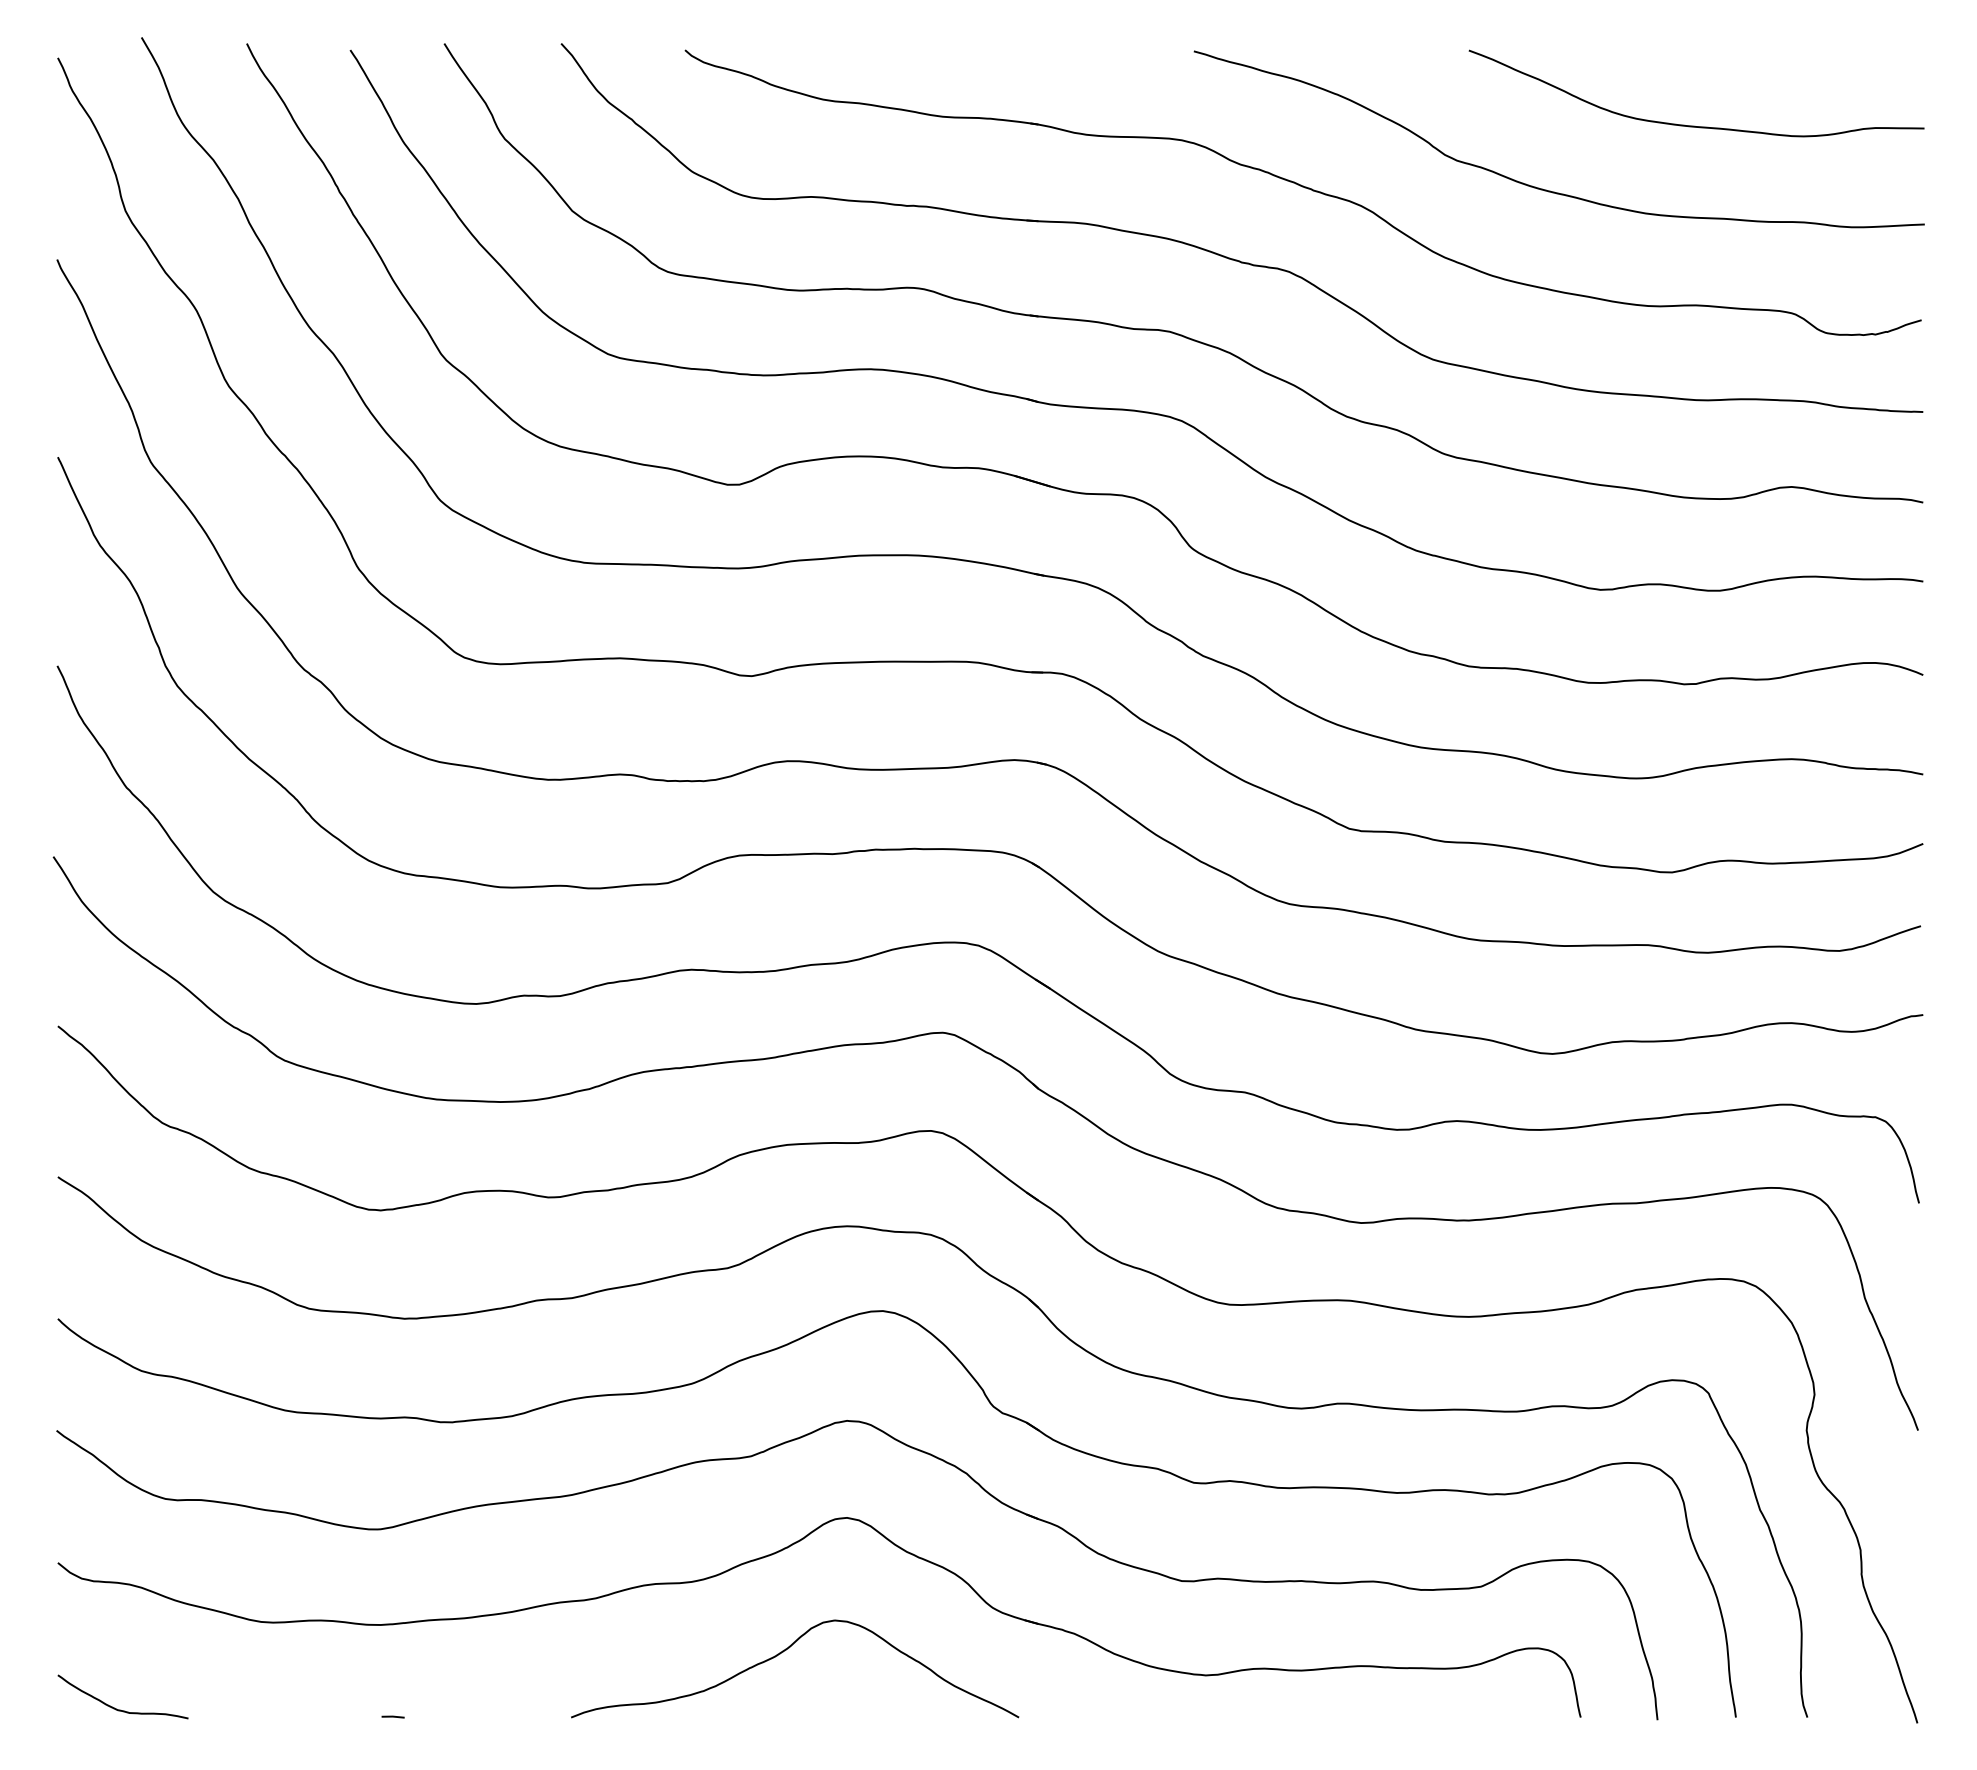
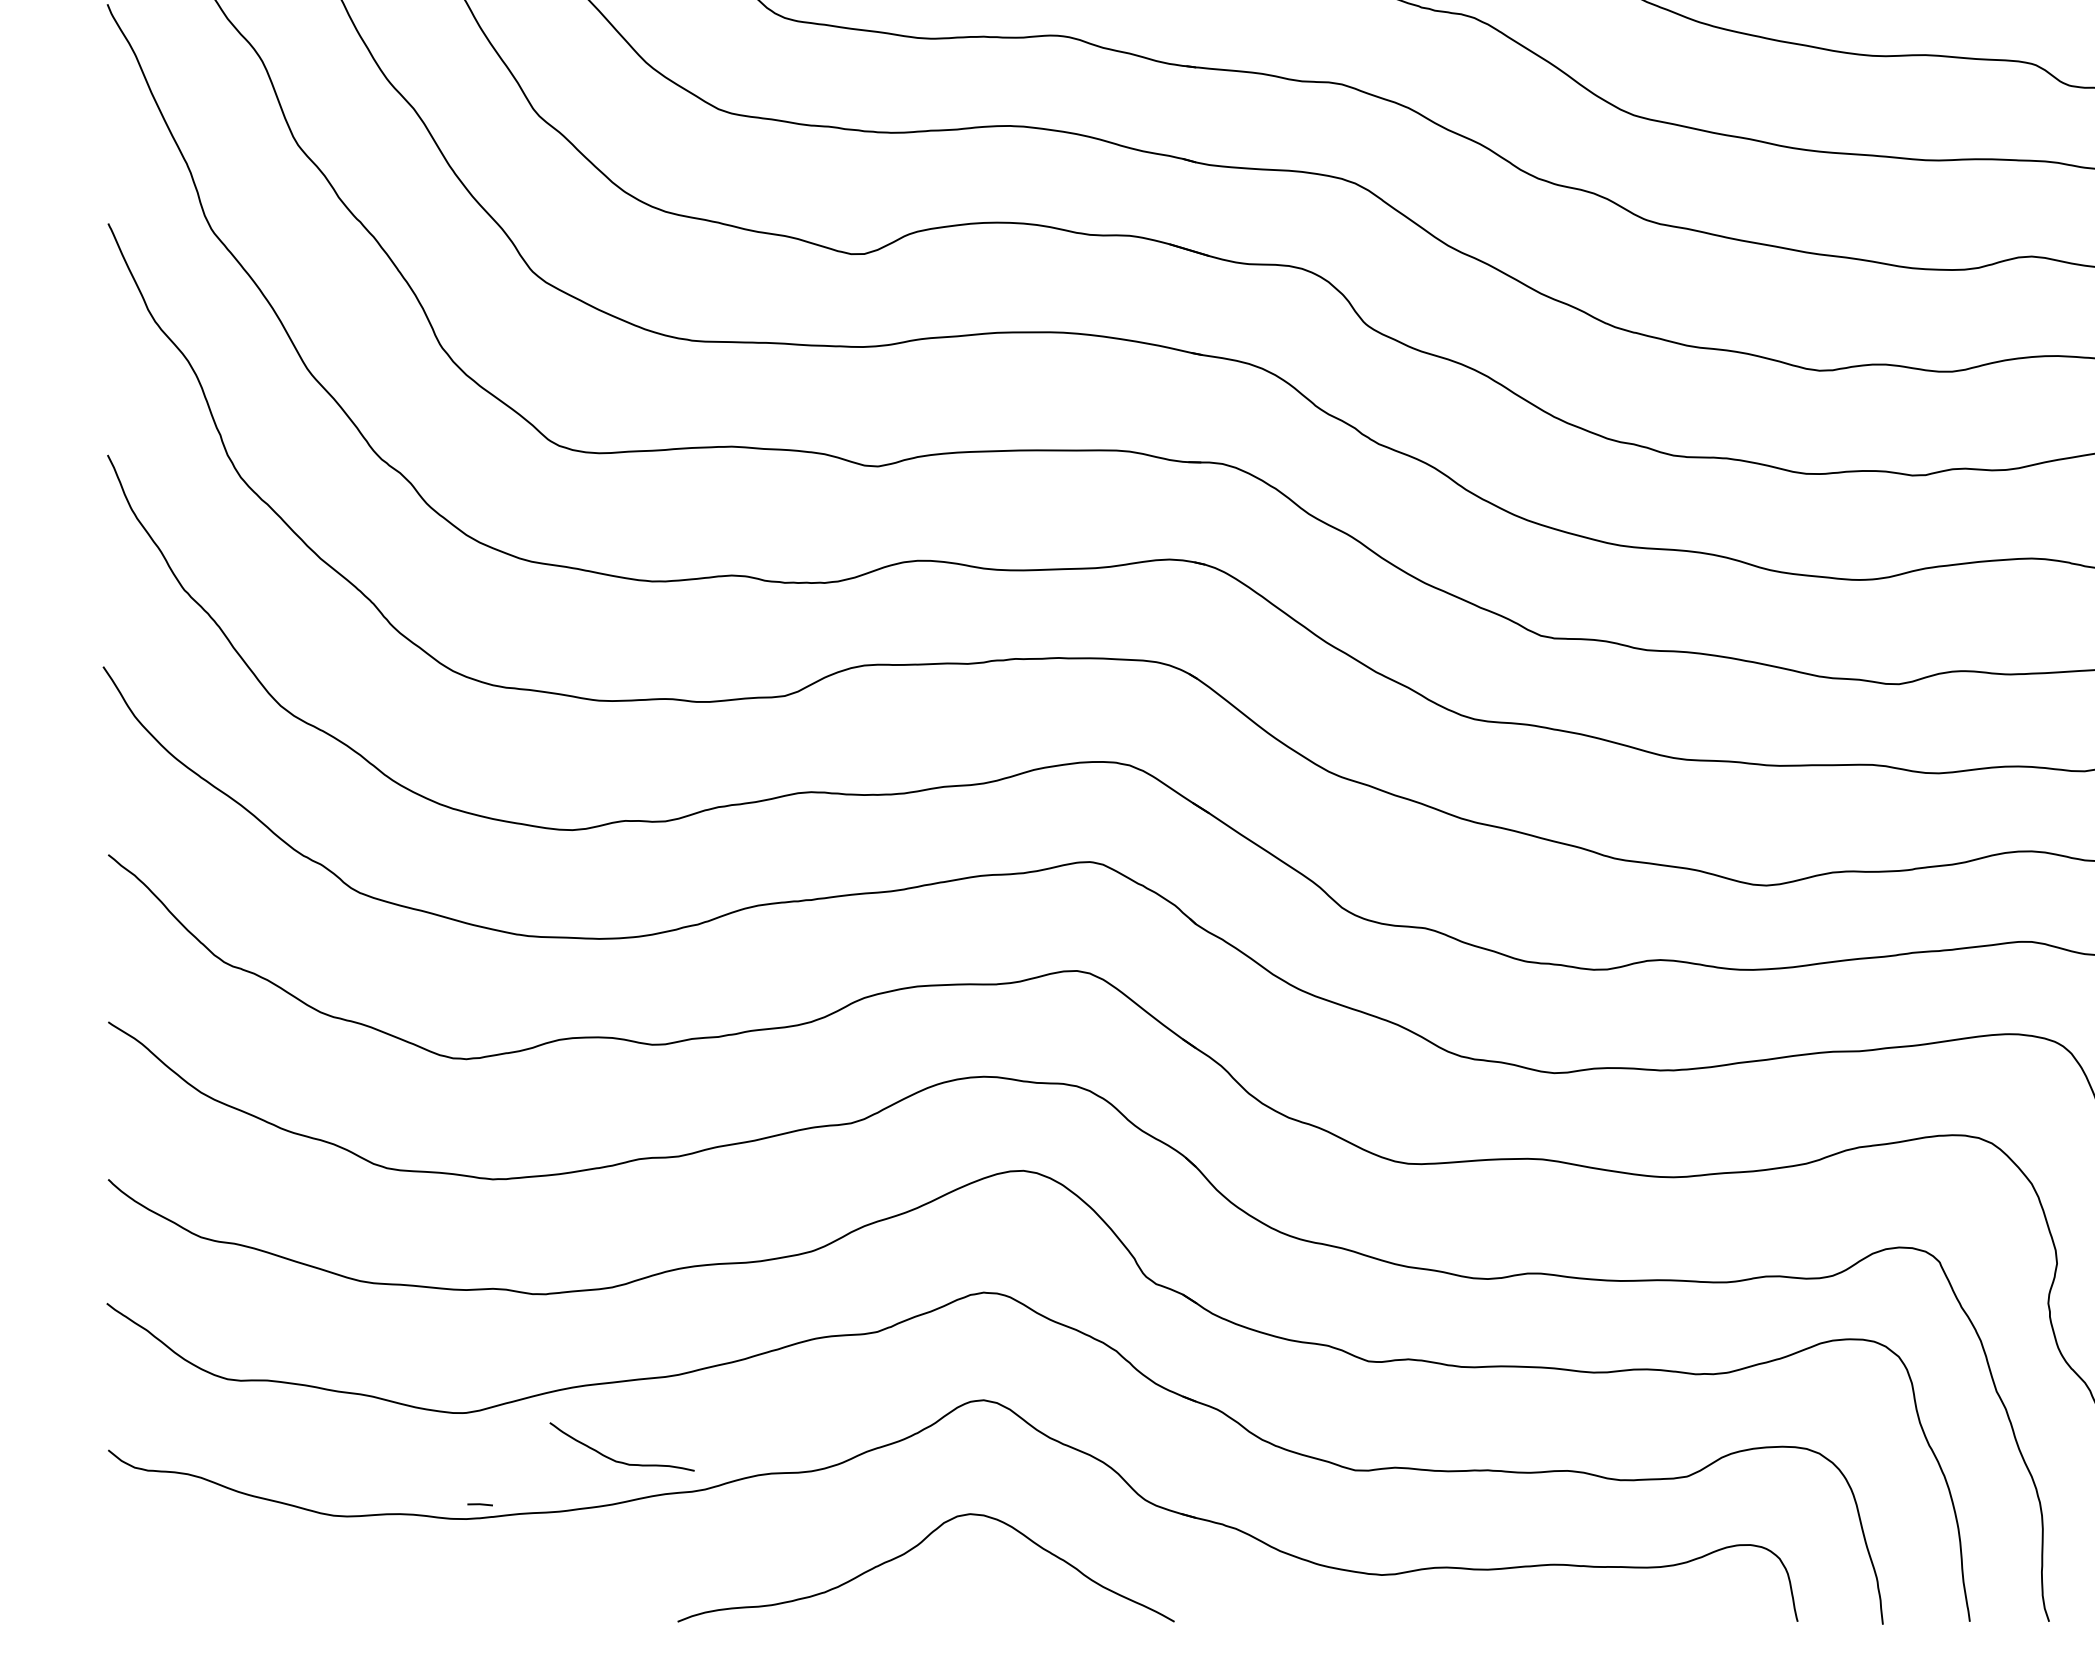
curve: (120, 1709) -> (619, 1460), moved
line: (392, 1716) -> (479, 1504), moved

